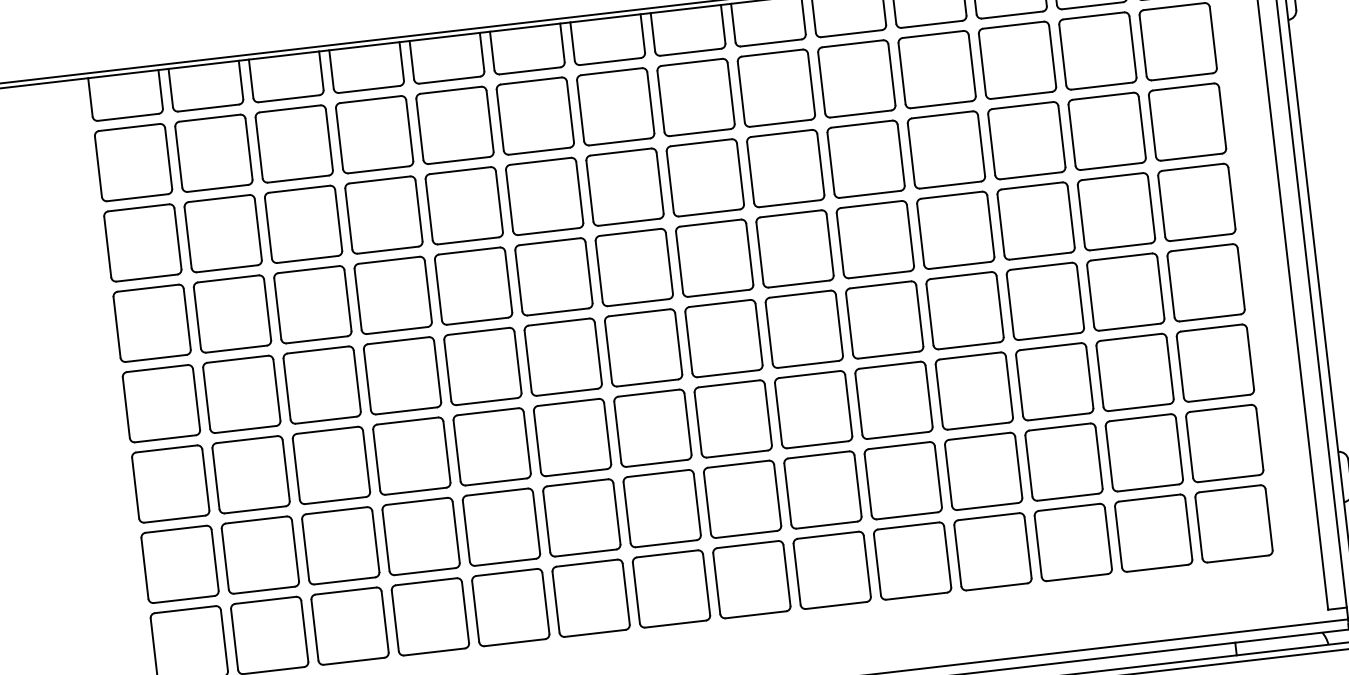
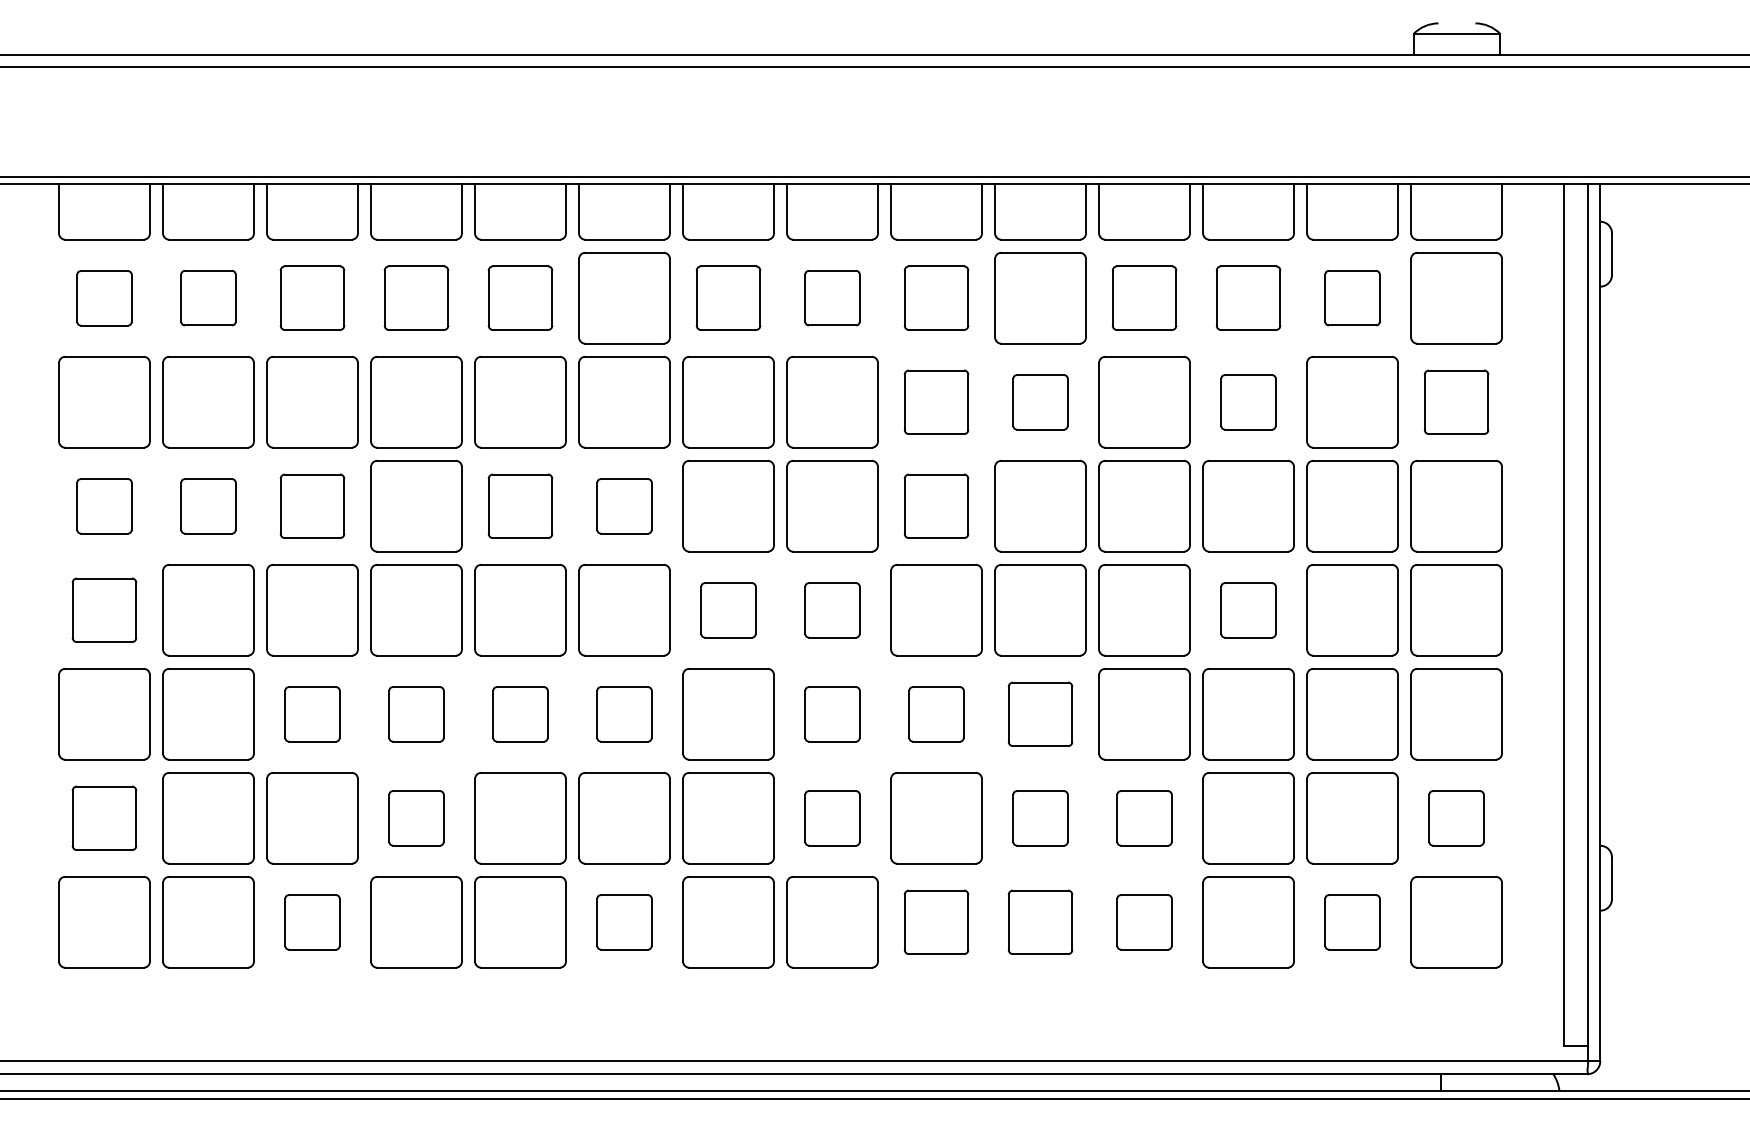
part: (1097, 50) -> (1352, 297), size x0.6
part: (1017, 59) -> (1248, 297), size x0.7
part: (937, 69) -> (1144, 297), size x0.7
part: (776, 87) -> (936, 297), size x0.7
part: (695, 96) -> (832, 297), size x0.6
part: (615, 106) -> (728, 297), size x0.7
part: (1187, 122) -> (1456, 402), size x0.7
part: (454, 124) -> (520, 297), size x0.7
part: (374, 134) -> (416, 297), size x0.7
part: (1026, 140) -> (1248, 402), size x0.6
part: (294, 143) -> (312, 297), size x0.7
part: (213, 152) -> (208, 297), size x0.6
part: (866, 159) -> (1040, 402), size x0.6
part: (133, 162) -> (104, 298), size x0.6
part: (785, 168) -> (936, 402), size x0.7
part: (795, 249) -> (936, 506), size x0.7
part: (553, 277) -> (624, 506), size x0.6
part: (473, 286) -> (520, 506), size x0.7
part: (1045, 301) -> (1248, 610), size x0.6
part: (312, 304) -> (312, 506), size x0.7
part: (232, 314) -> (208, 506), size x0.6
part: (152, 323) -> (104, 506), size x0.6
part: (723, 338) -> (832, 610), size x0.6
part: (643, 348) -> (728, 610), size x0.6
part: (893, 400) -> (1040, 714), size x0.7
part: (161, 403) -> (104, 610), size x0.7
part: (813, 409) -> (936, 714), size x0.6
part: (733, 419) -> (832, 714), size x0.6
part: (572, 437) -> (624, 714), size x0.6
part: (1224, 443) -> (1456, 818), size x0.6
part: (492, 447) -> (520, 714), size x0.6
part: (411, 456) -> (416, 714), size x0.6
part: (331, 465) -> (312, 714), size x0.6
part: (983, 471) -> (1144, 818), size x0.6
part: (903, 480) -> (1040, 818), size x0.6
part: (742, 499) -> (832, 818), size x0.6
part: (1153, 533) -> (1352, 922), size x0.6
part: (421, 536) -> (416, 818), size x0.6
part: (992, 551) -> (1144, 922), size x0.6
part: (912, 561) -> (1040, 922), size x0.7
part: (180, 564) -> (104, 818), size x0.7
part: (832, 570) -> (936, 922), size x0.7
part: (591, 598) -> (624, 922), size x0.6
part: (350, 626) -> (312, 922), size x0.6

